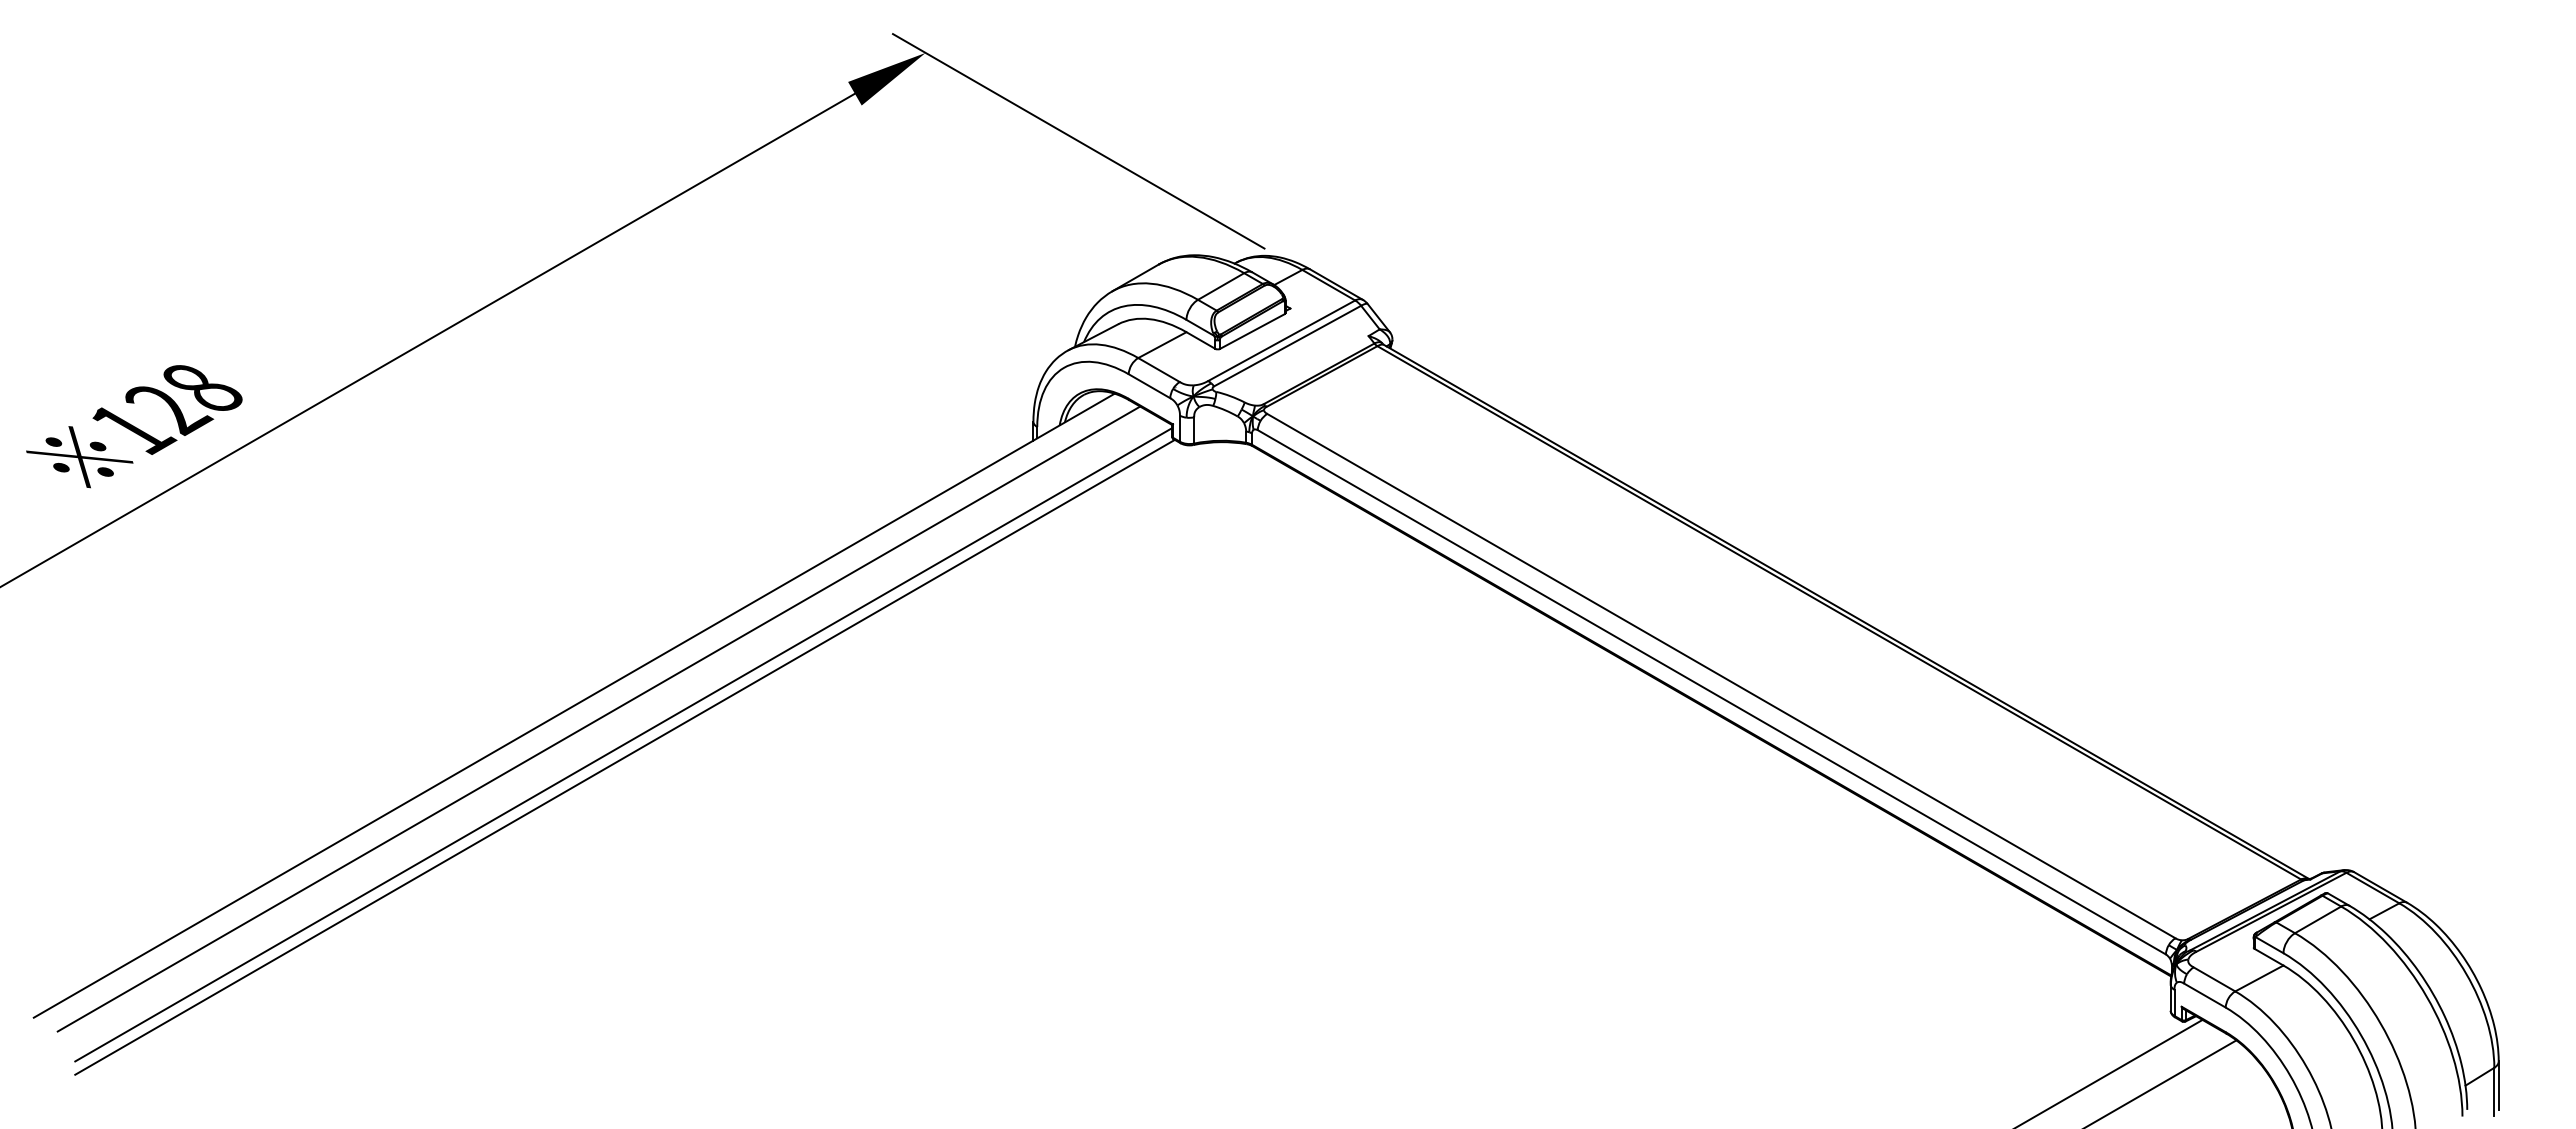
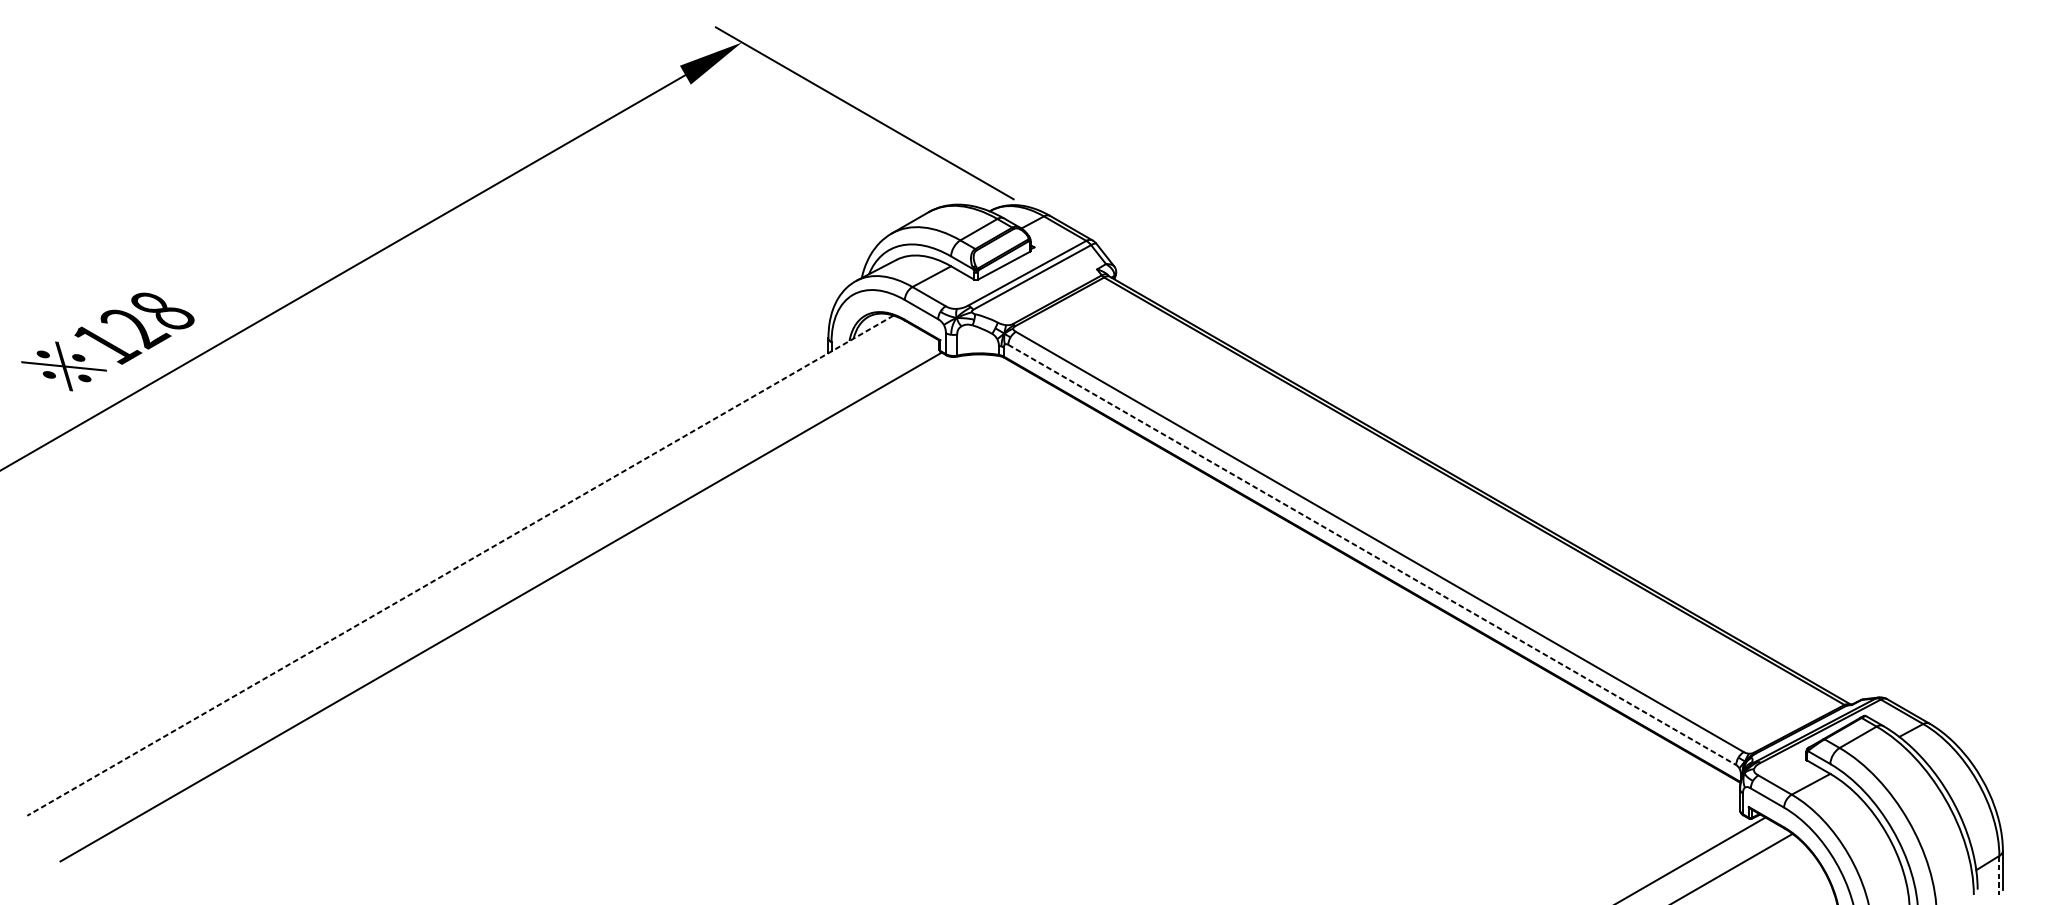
line: (1712, 692) -> (1372, 555), solid -> dashed
line: (573, 705) -> (459, 565), solid -> dashed
line: (598, 718) -> (479, 575), removed
line: (623, 744) -> (499, 596), removed
line: (2494, 1092) -> (1999, 875), solid -> dashed

